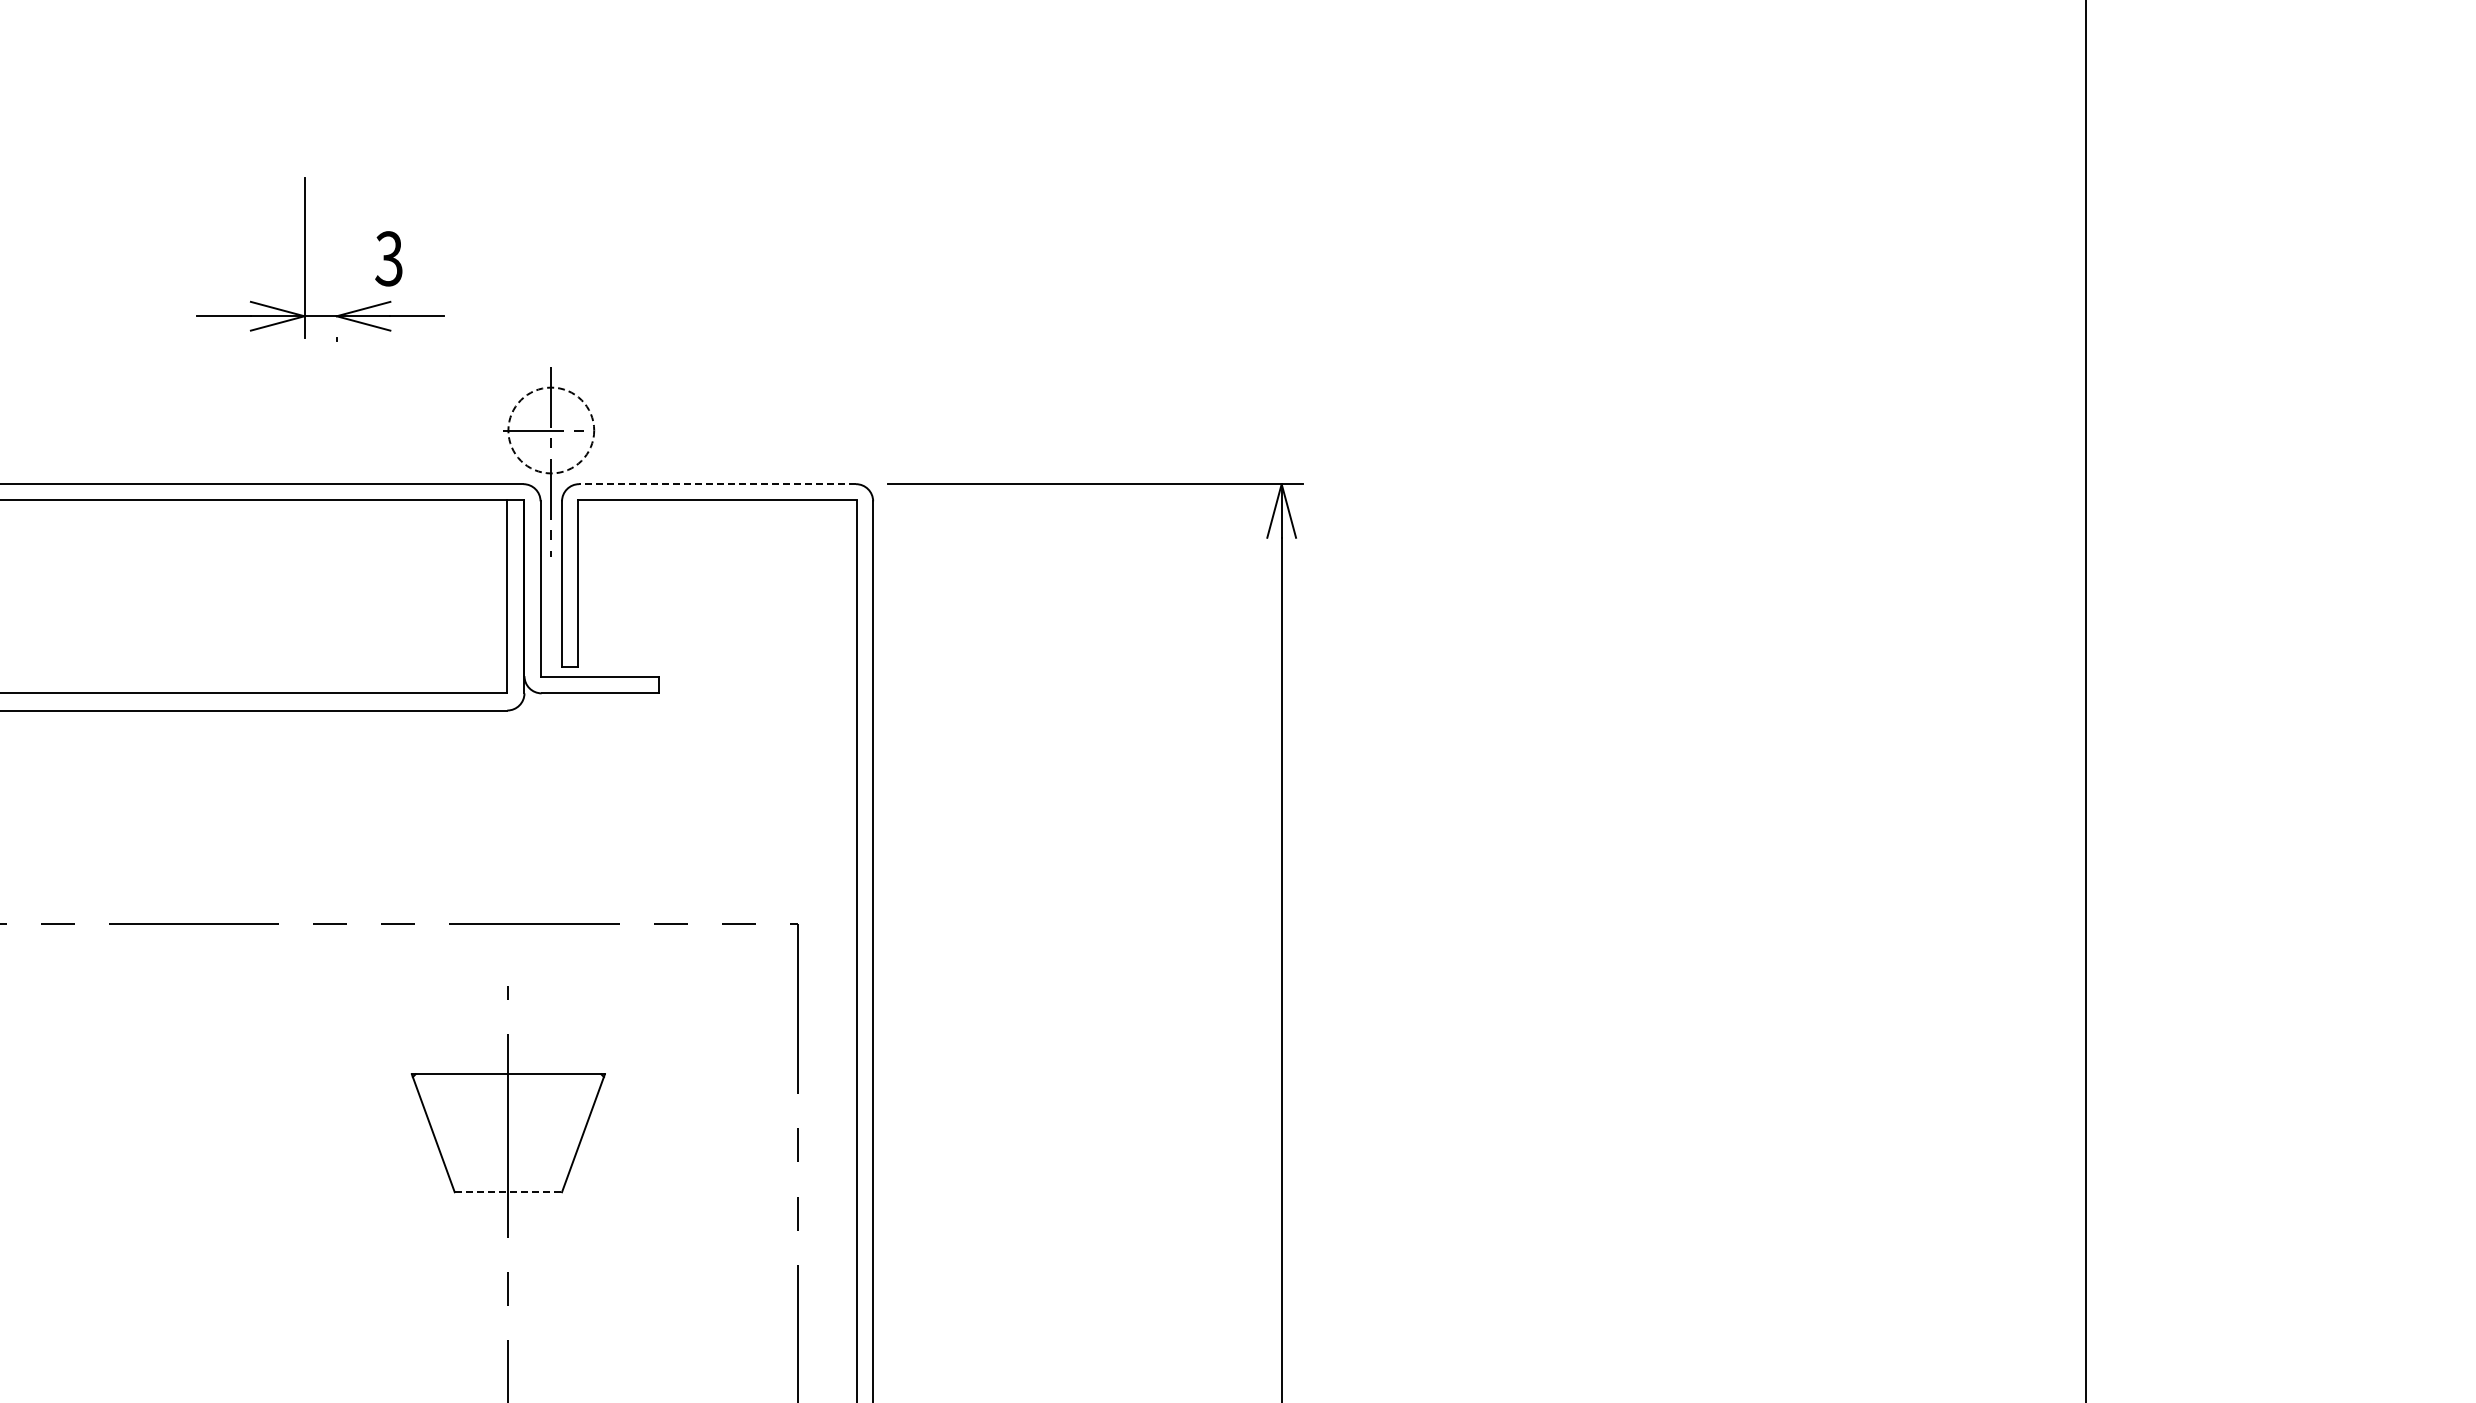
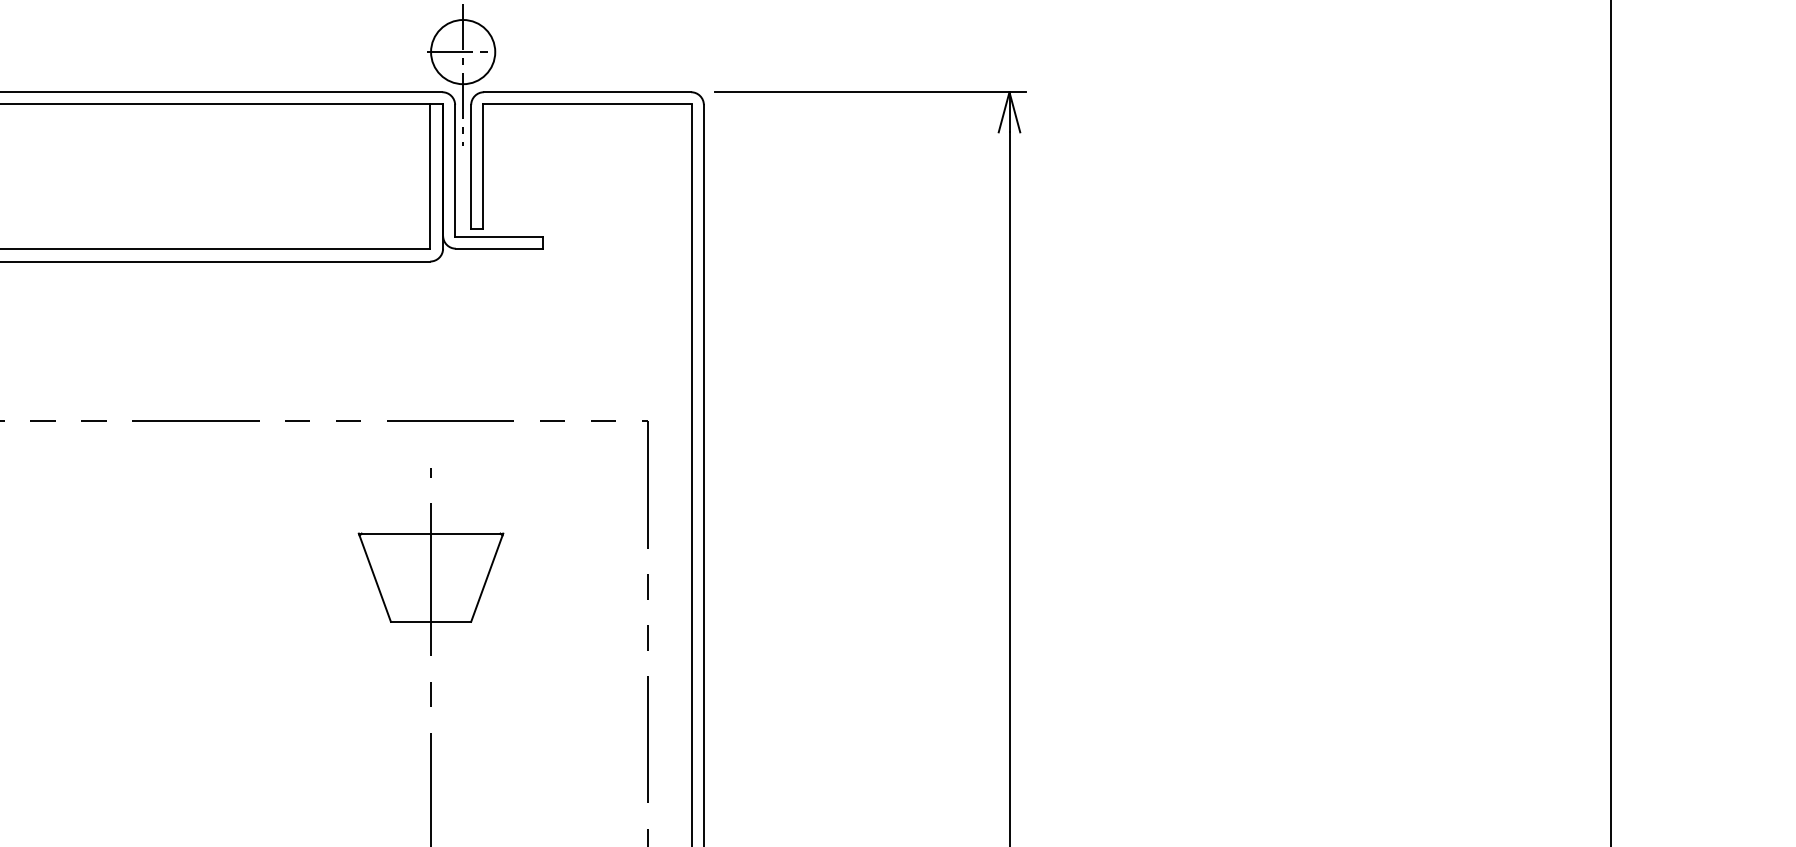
circle: (551, 430) -> (463, 52), dashed -> solid
line: (717, 484) -> (587, 92), dashed -> solid
line: (508, 1192) -> (431, 622), dashed -> solid

